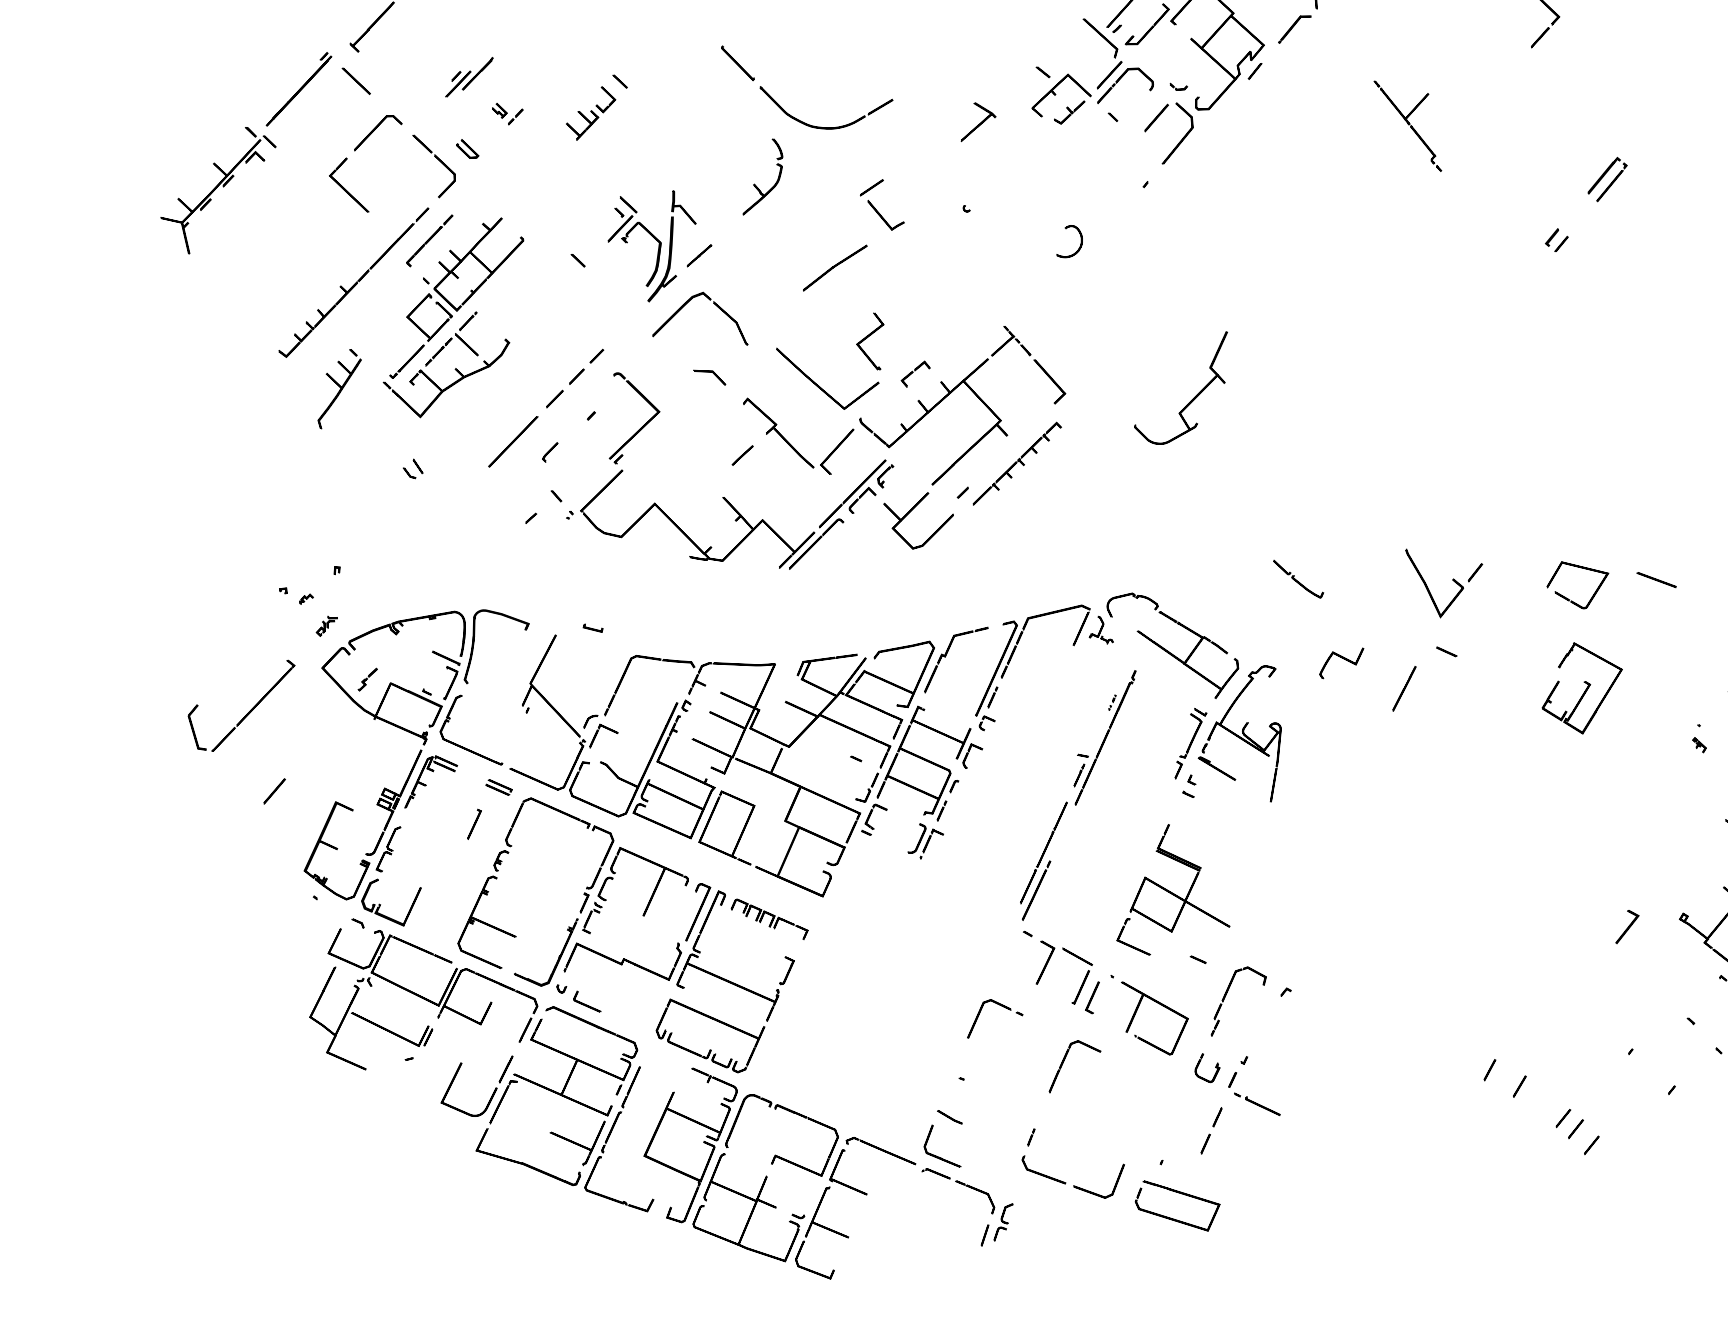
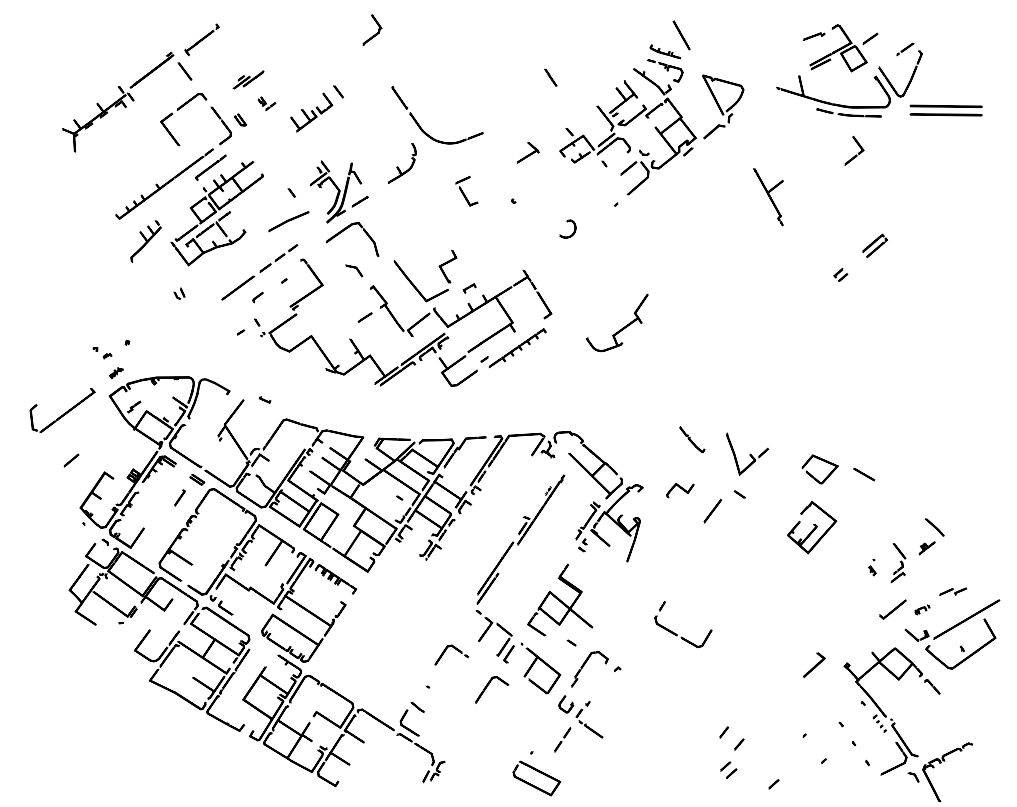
part: (596, 108) -> (316, 109), size x1.4
line: (834, 267) -> (288, 221), moved
part: (915, 374) -> (469, 288), size x0.7
part: (1299, 578) -> (692, 439), moved
part: (1627, 926) -> (814, 665), size x1.4
part: (1569, 1124) -> (728, 770), moved
part: (1064, 1180) -> (676, 633), moved

